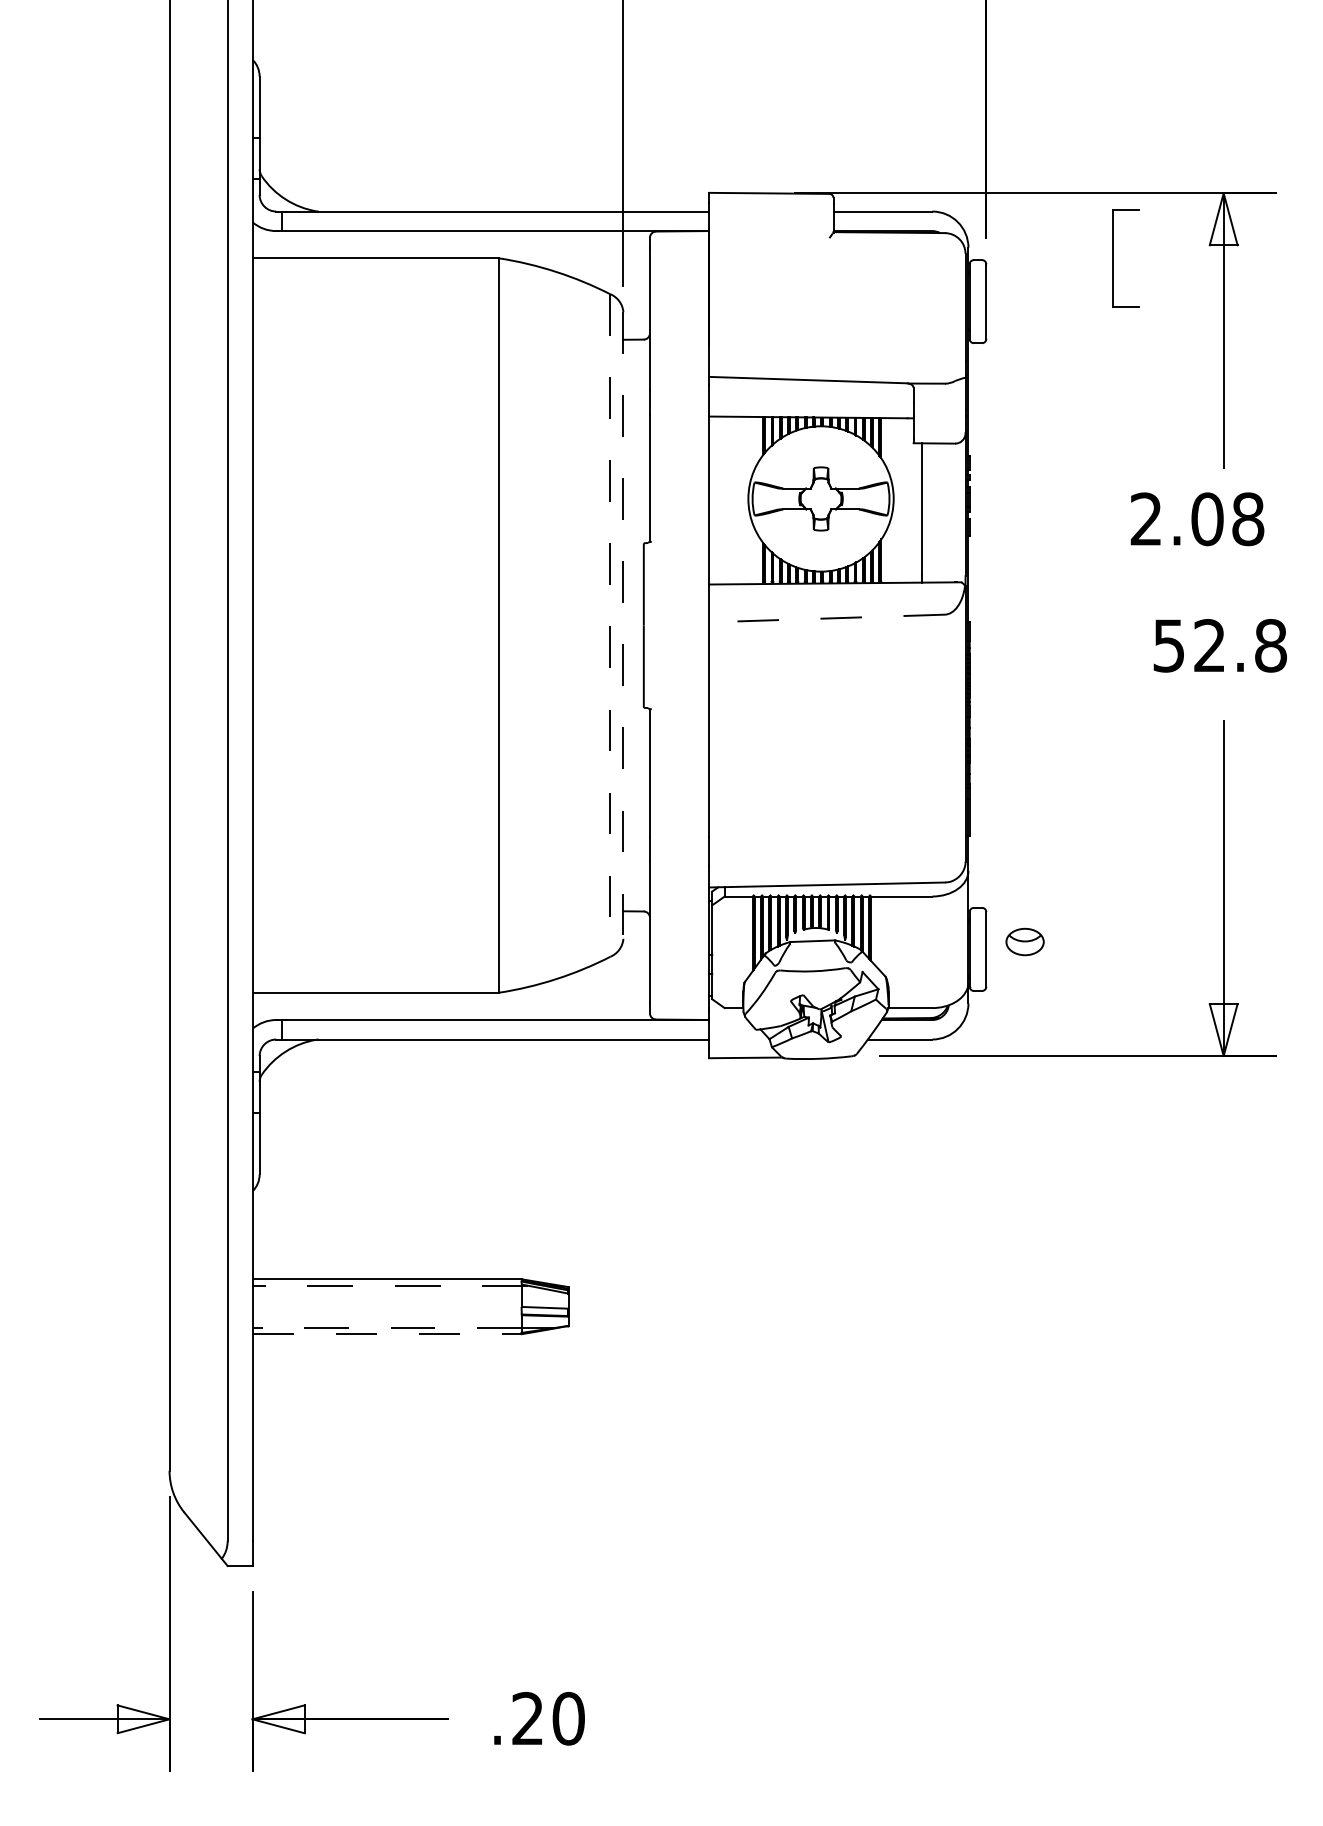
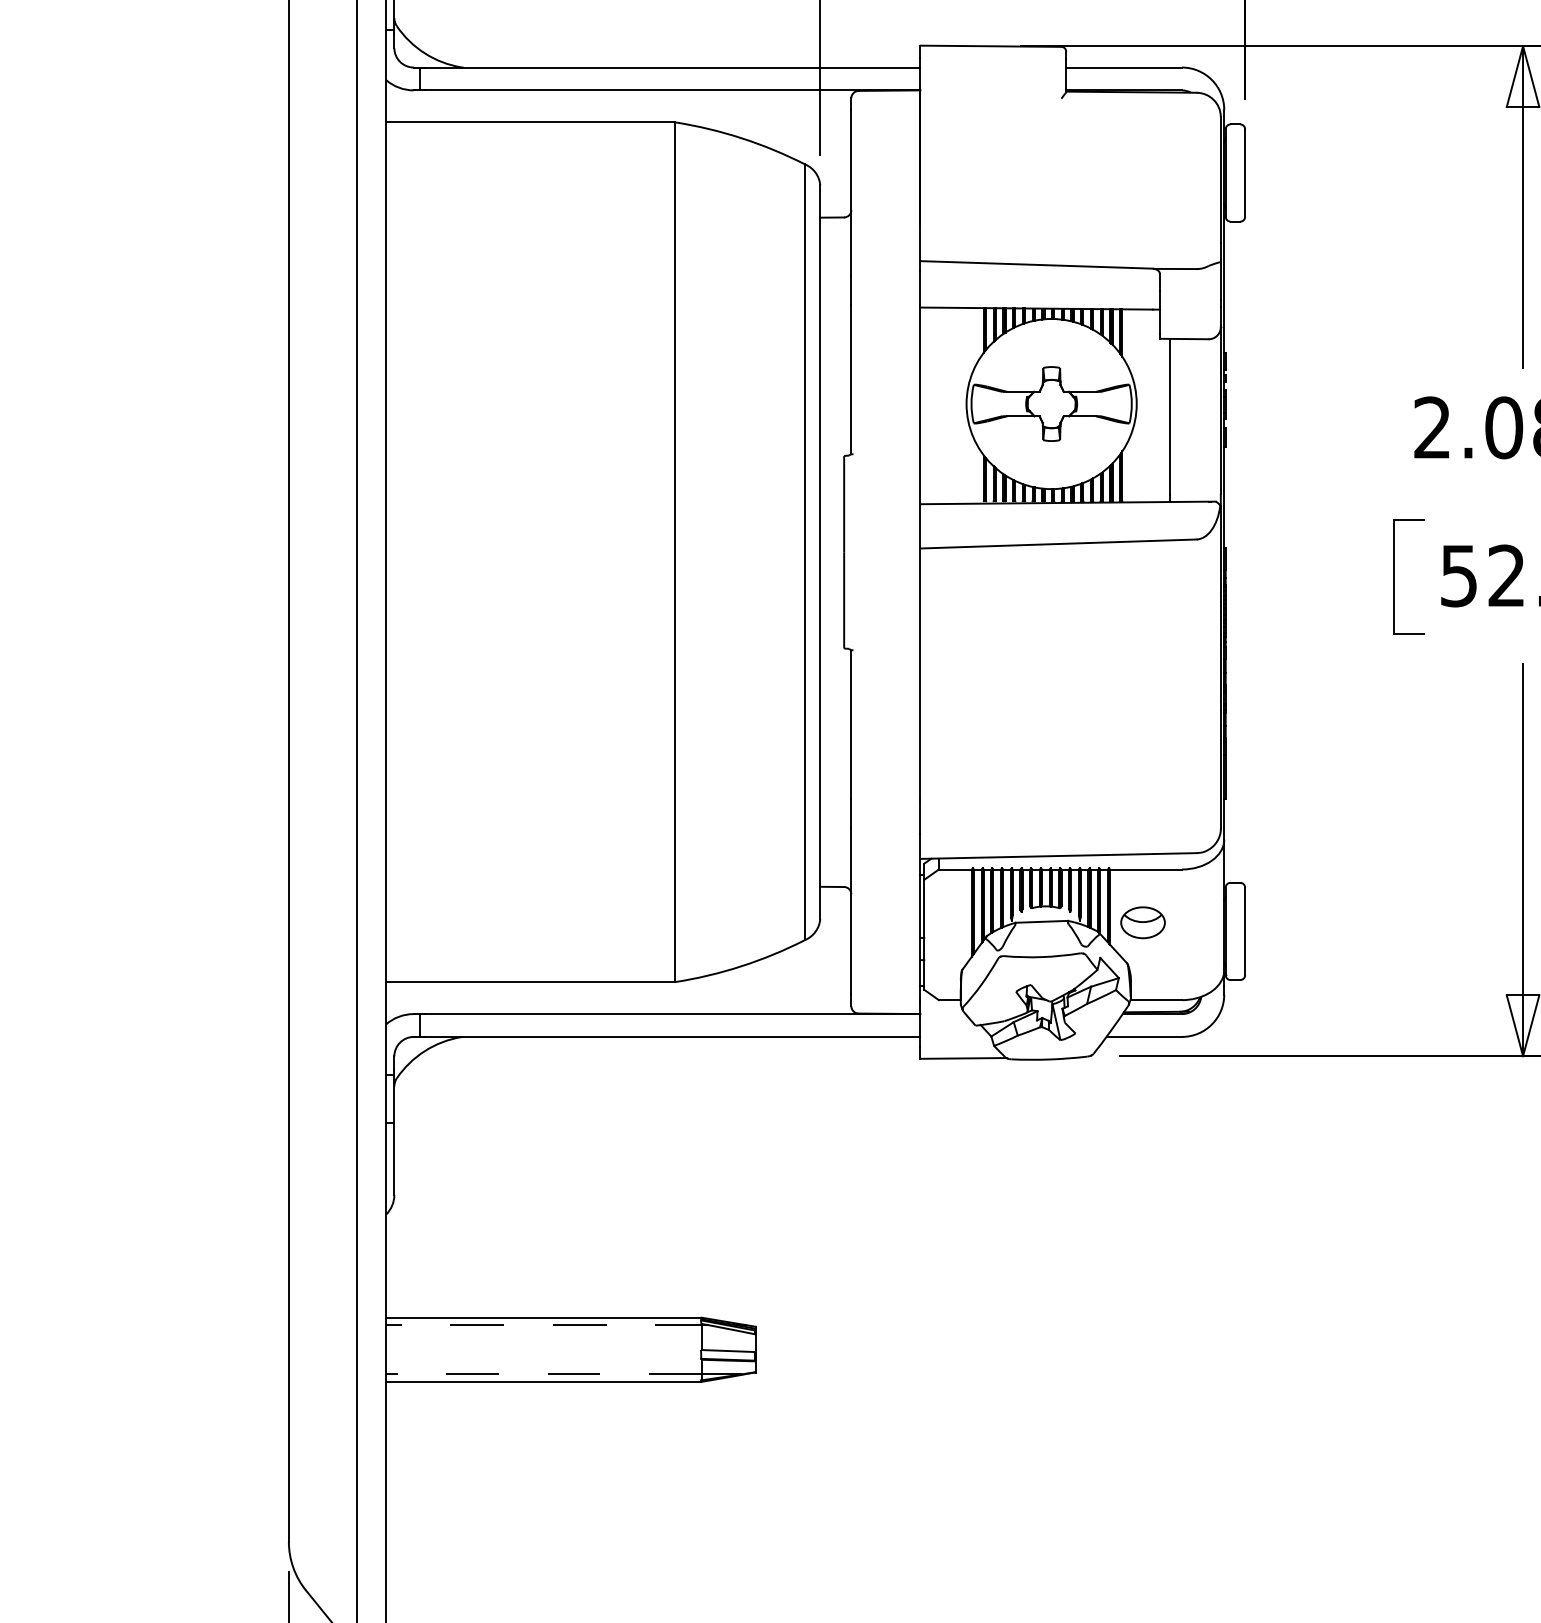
part: (1113, 258) -> (1394, 576), moved
line: (826, 618) -> (1058, 543), dashed -> solid
line: (610, 626) -> (805, 553), dashed -> solid
line: (623, 626) -> (820, 553), dashed -> solid
part: (1024, 941) -> (1142, 922), moved
line: (387, 1334) -> (544, 1382), dashed -> solid

